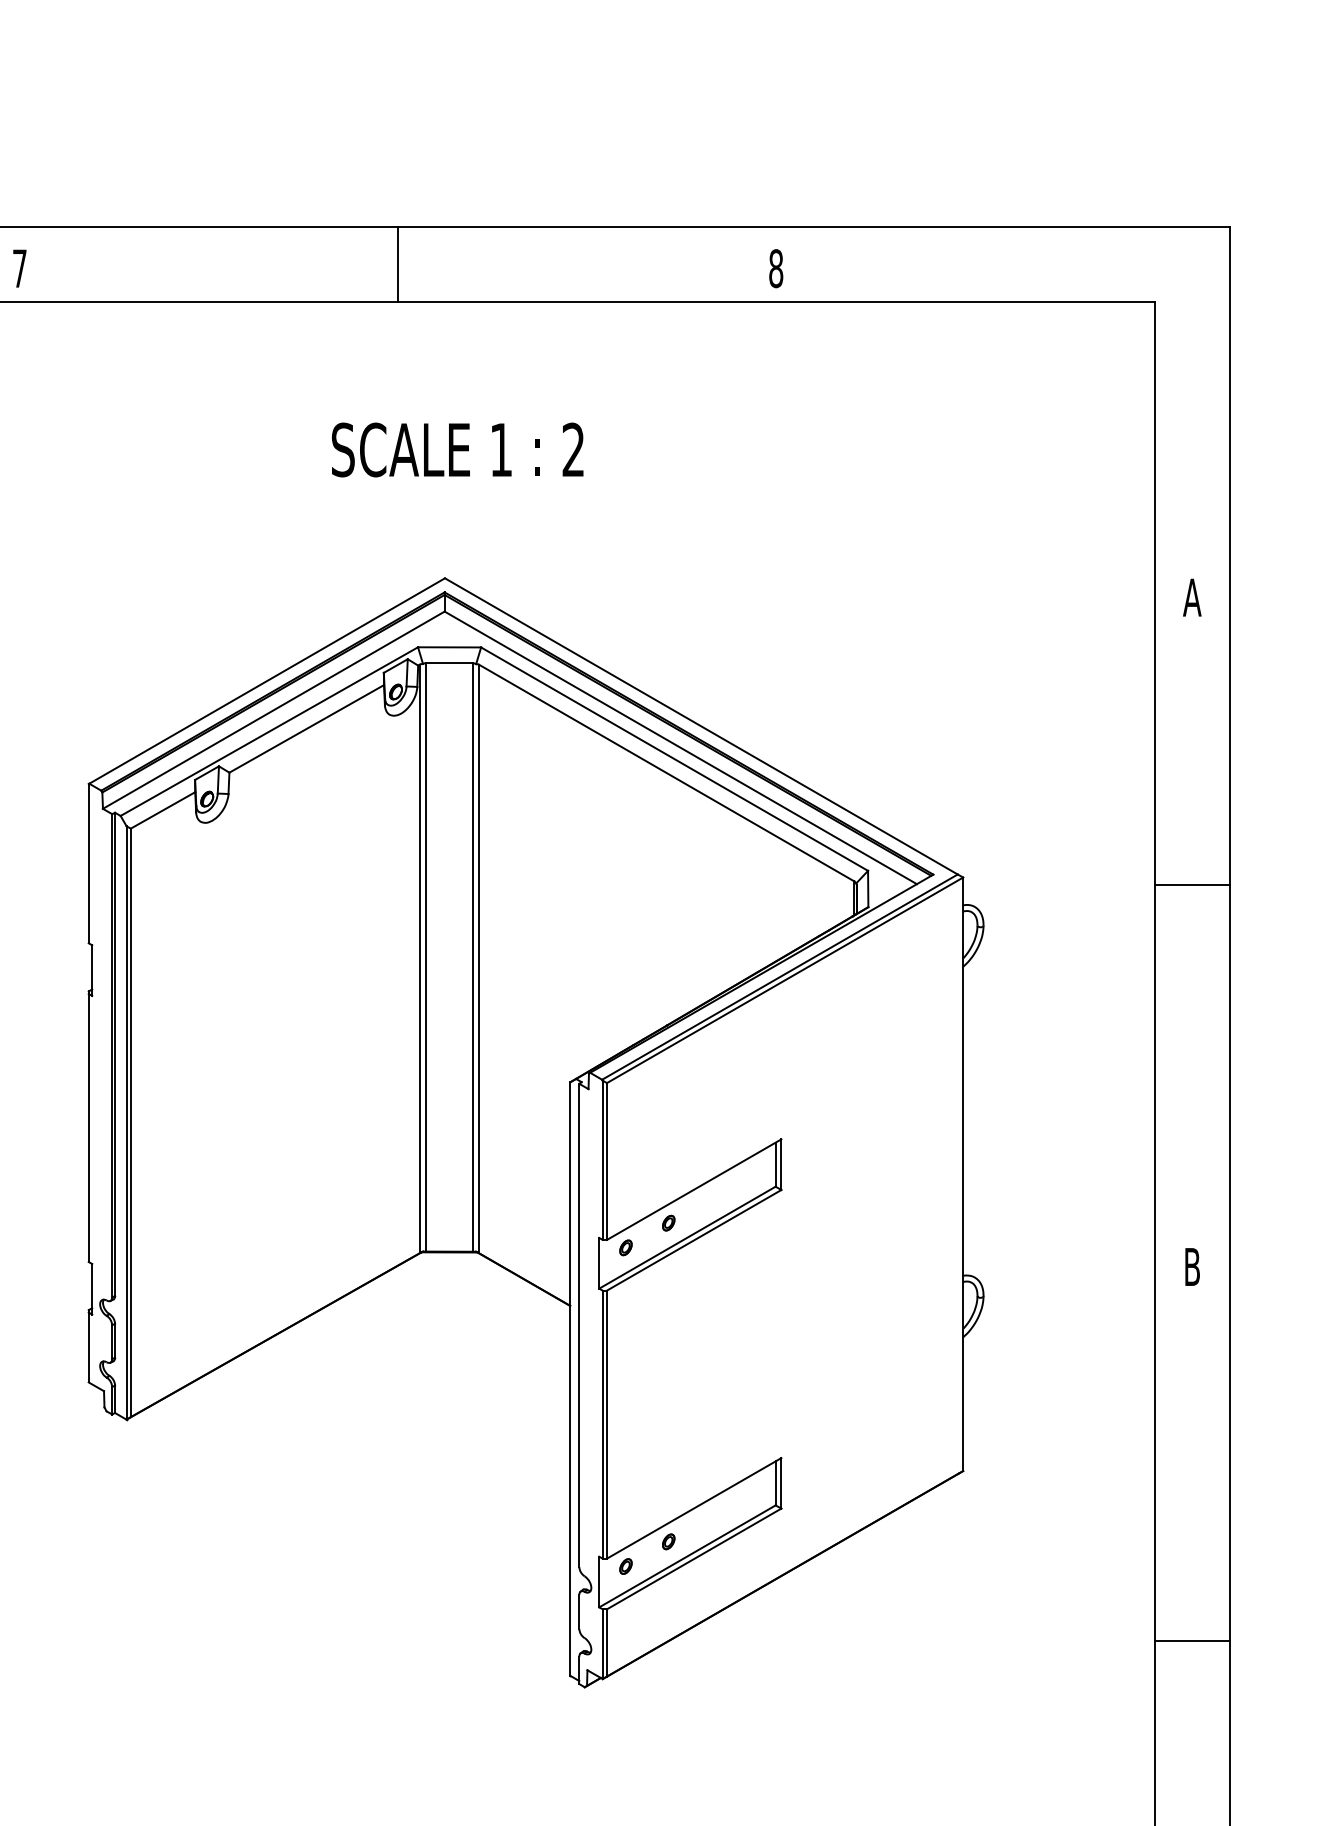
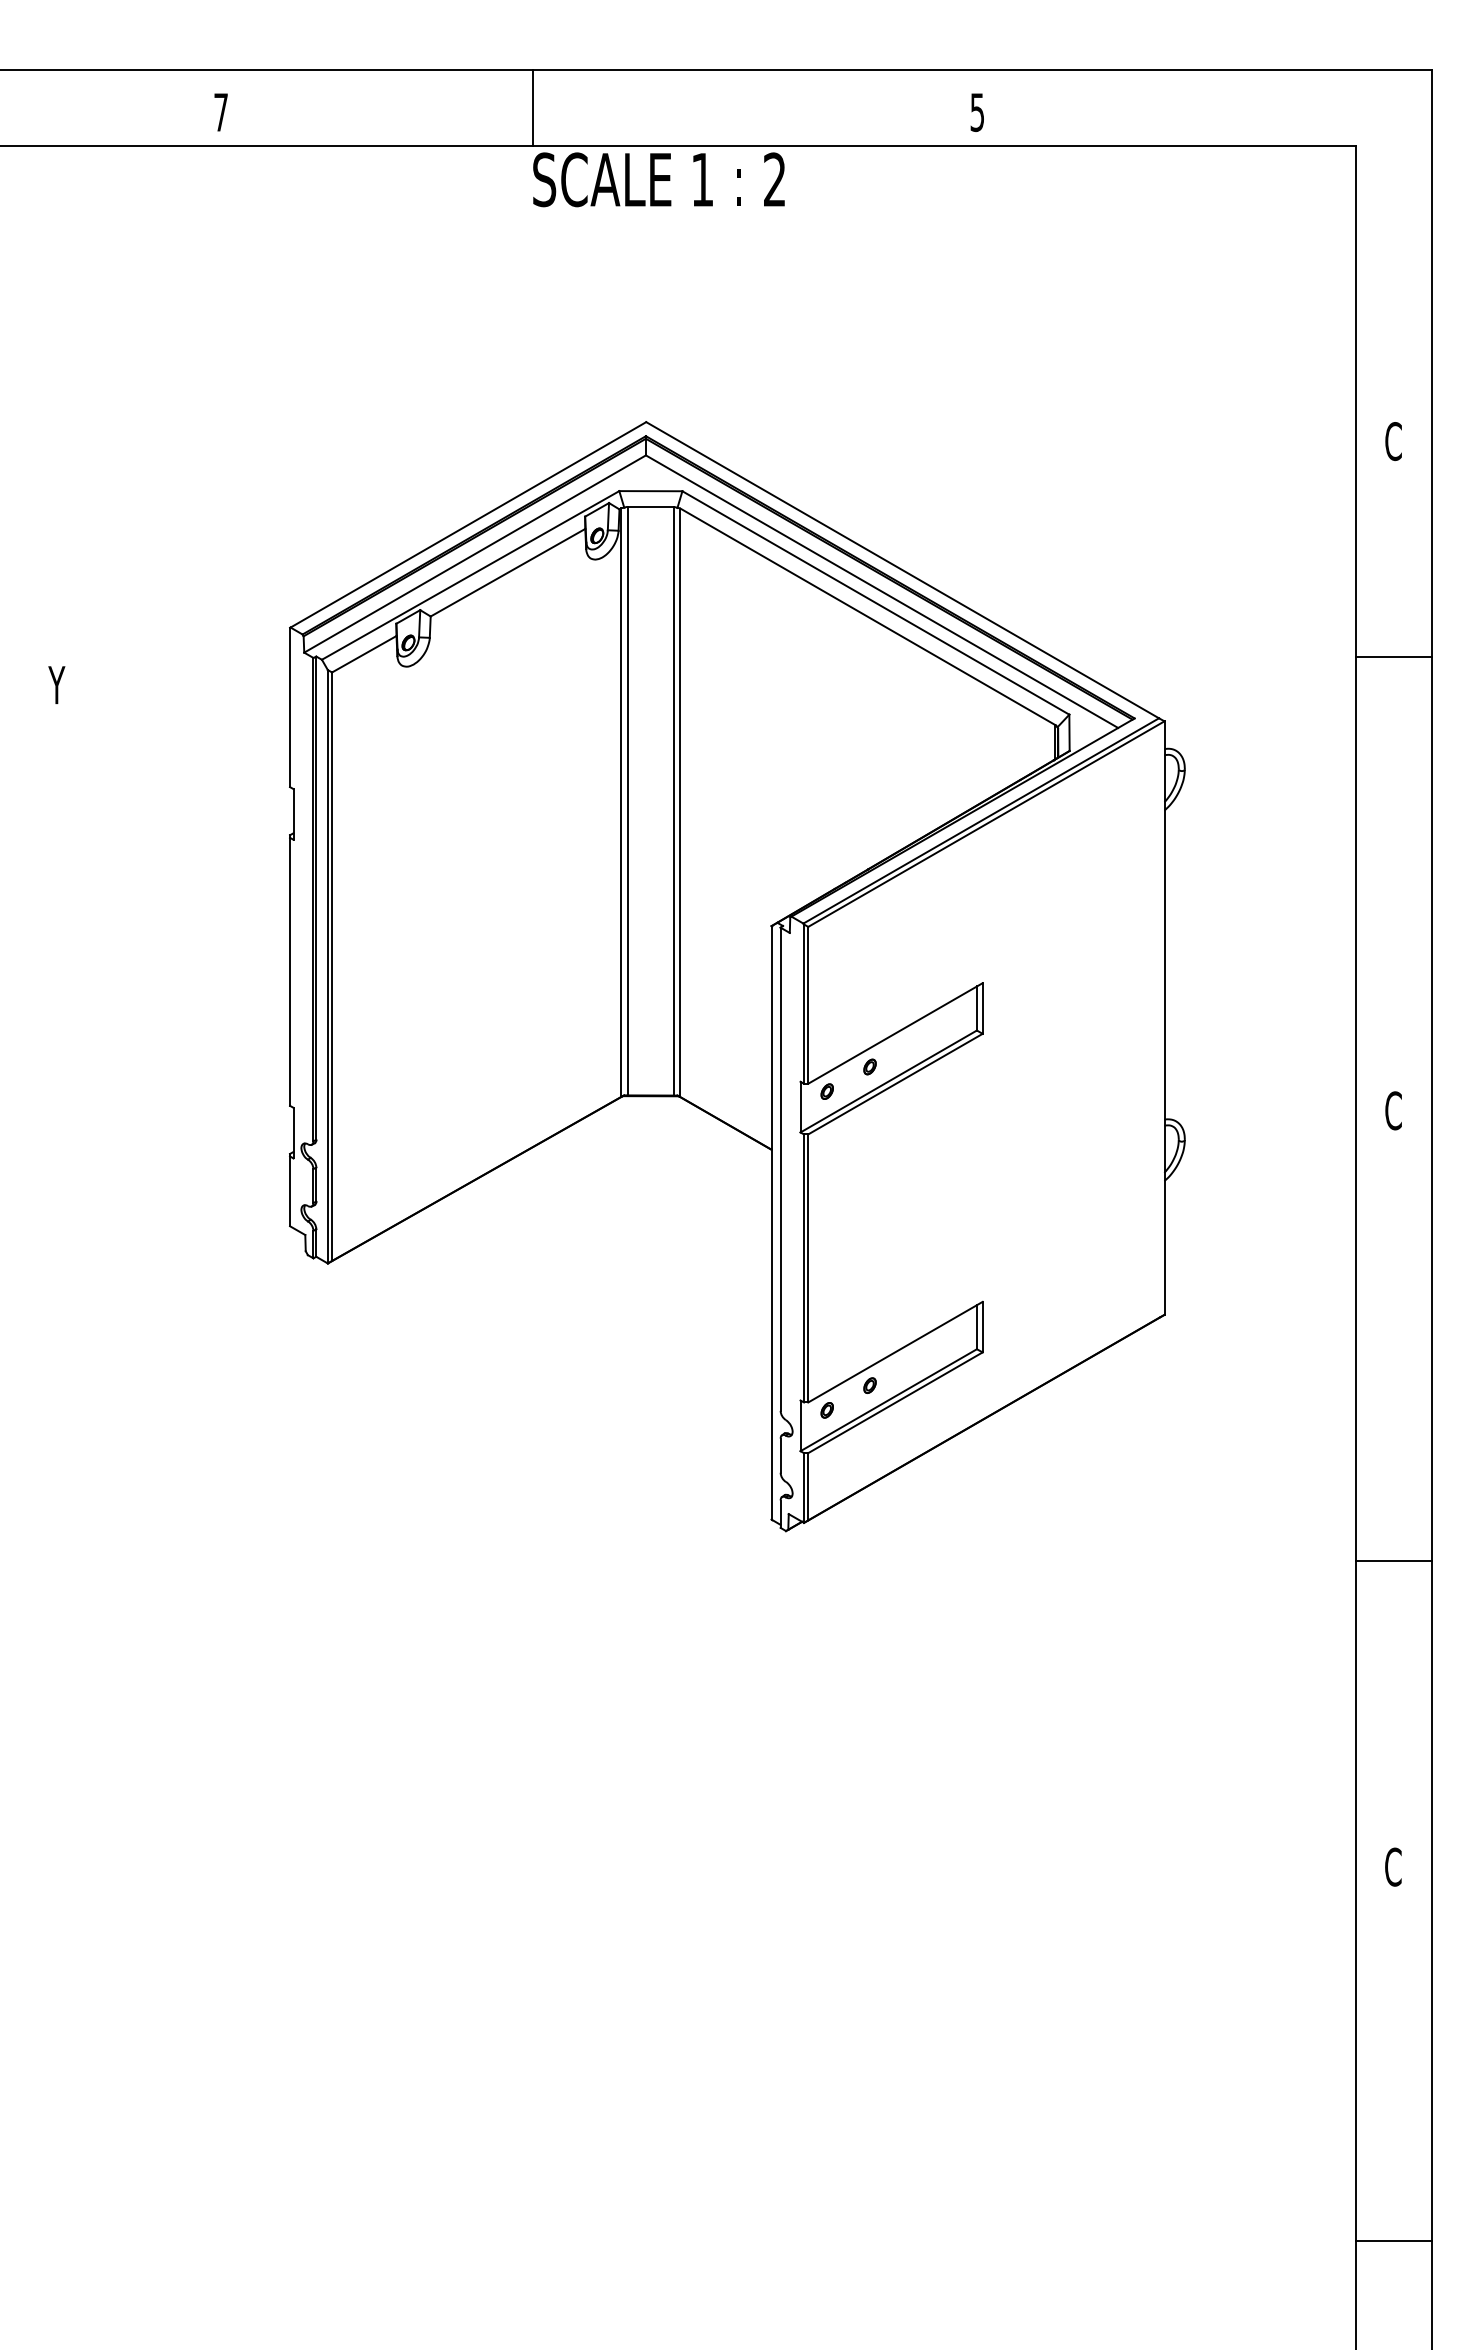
line: (398, 264) -> (532, 108), moved
text: (776, 268) -> (977, 112), 8 -> 5
text: (457, 449) -> (658, 179), moved
text: (1192, 597) -> (1393, 441), A -> C
line: (1192, 884) -> (1393, 657), moved
text: (1192, 1266) -> (1393, 1110), B -> C
line: (1192, 1640) -> (1393, 1560), moved

